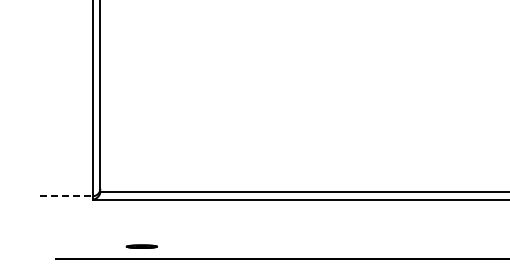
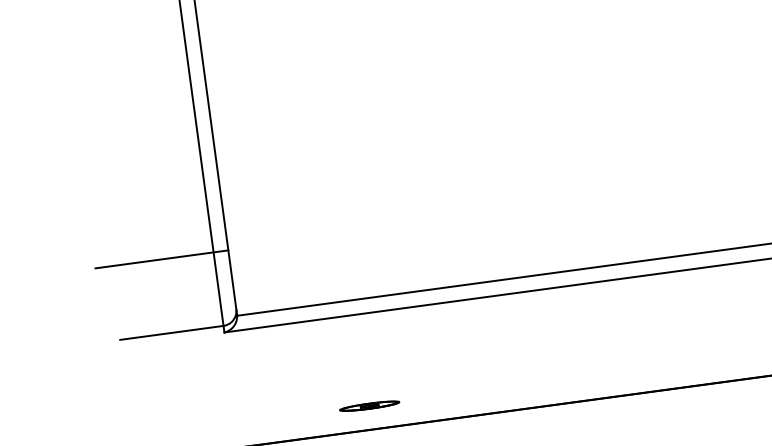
line: (66, 158) -> (162, 259), added
line: (66, 196) -> (172, 333), dashed -> solid
line: (141, 246) -> (368, 405), moved

